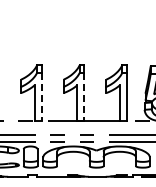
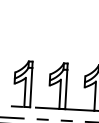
line: (41, 96) -> (31, 87), dashed -> solid
line: (84, 96) -> (66, 89), dashed -> solid

